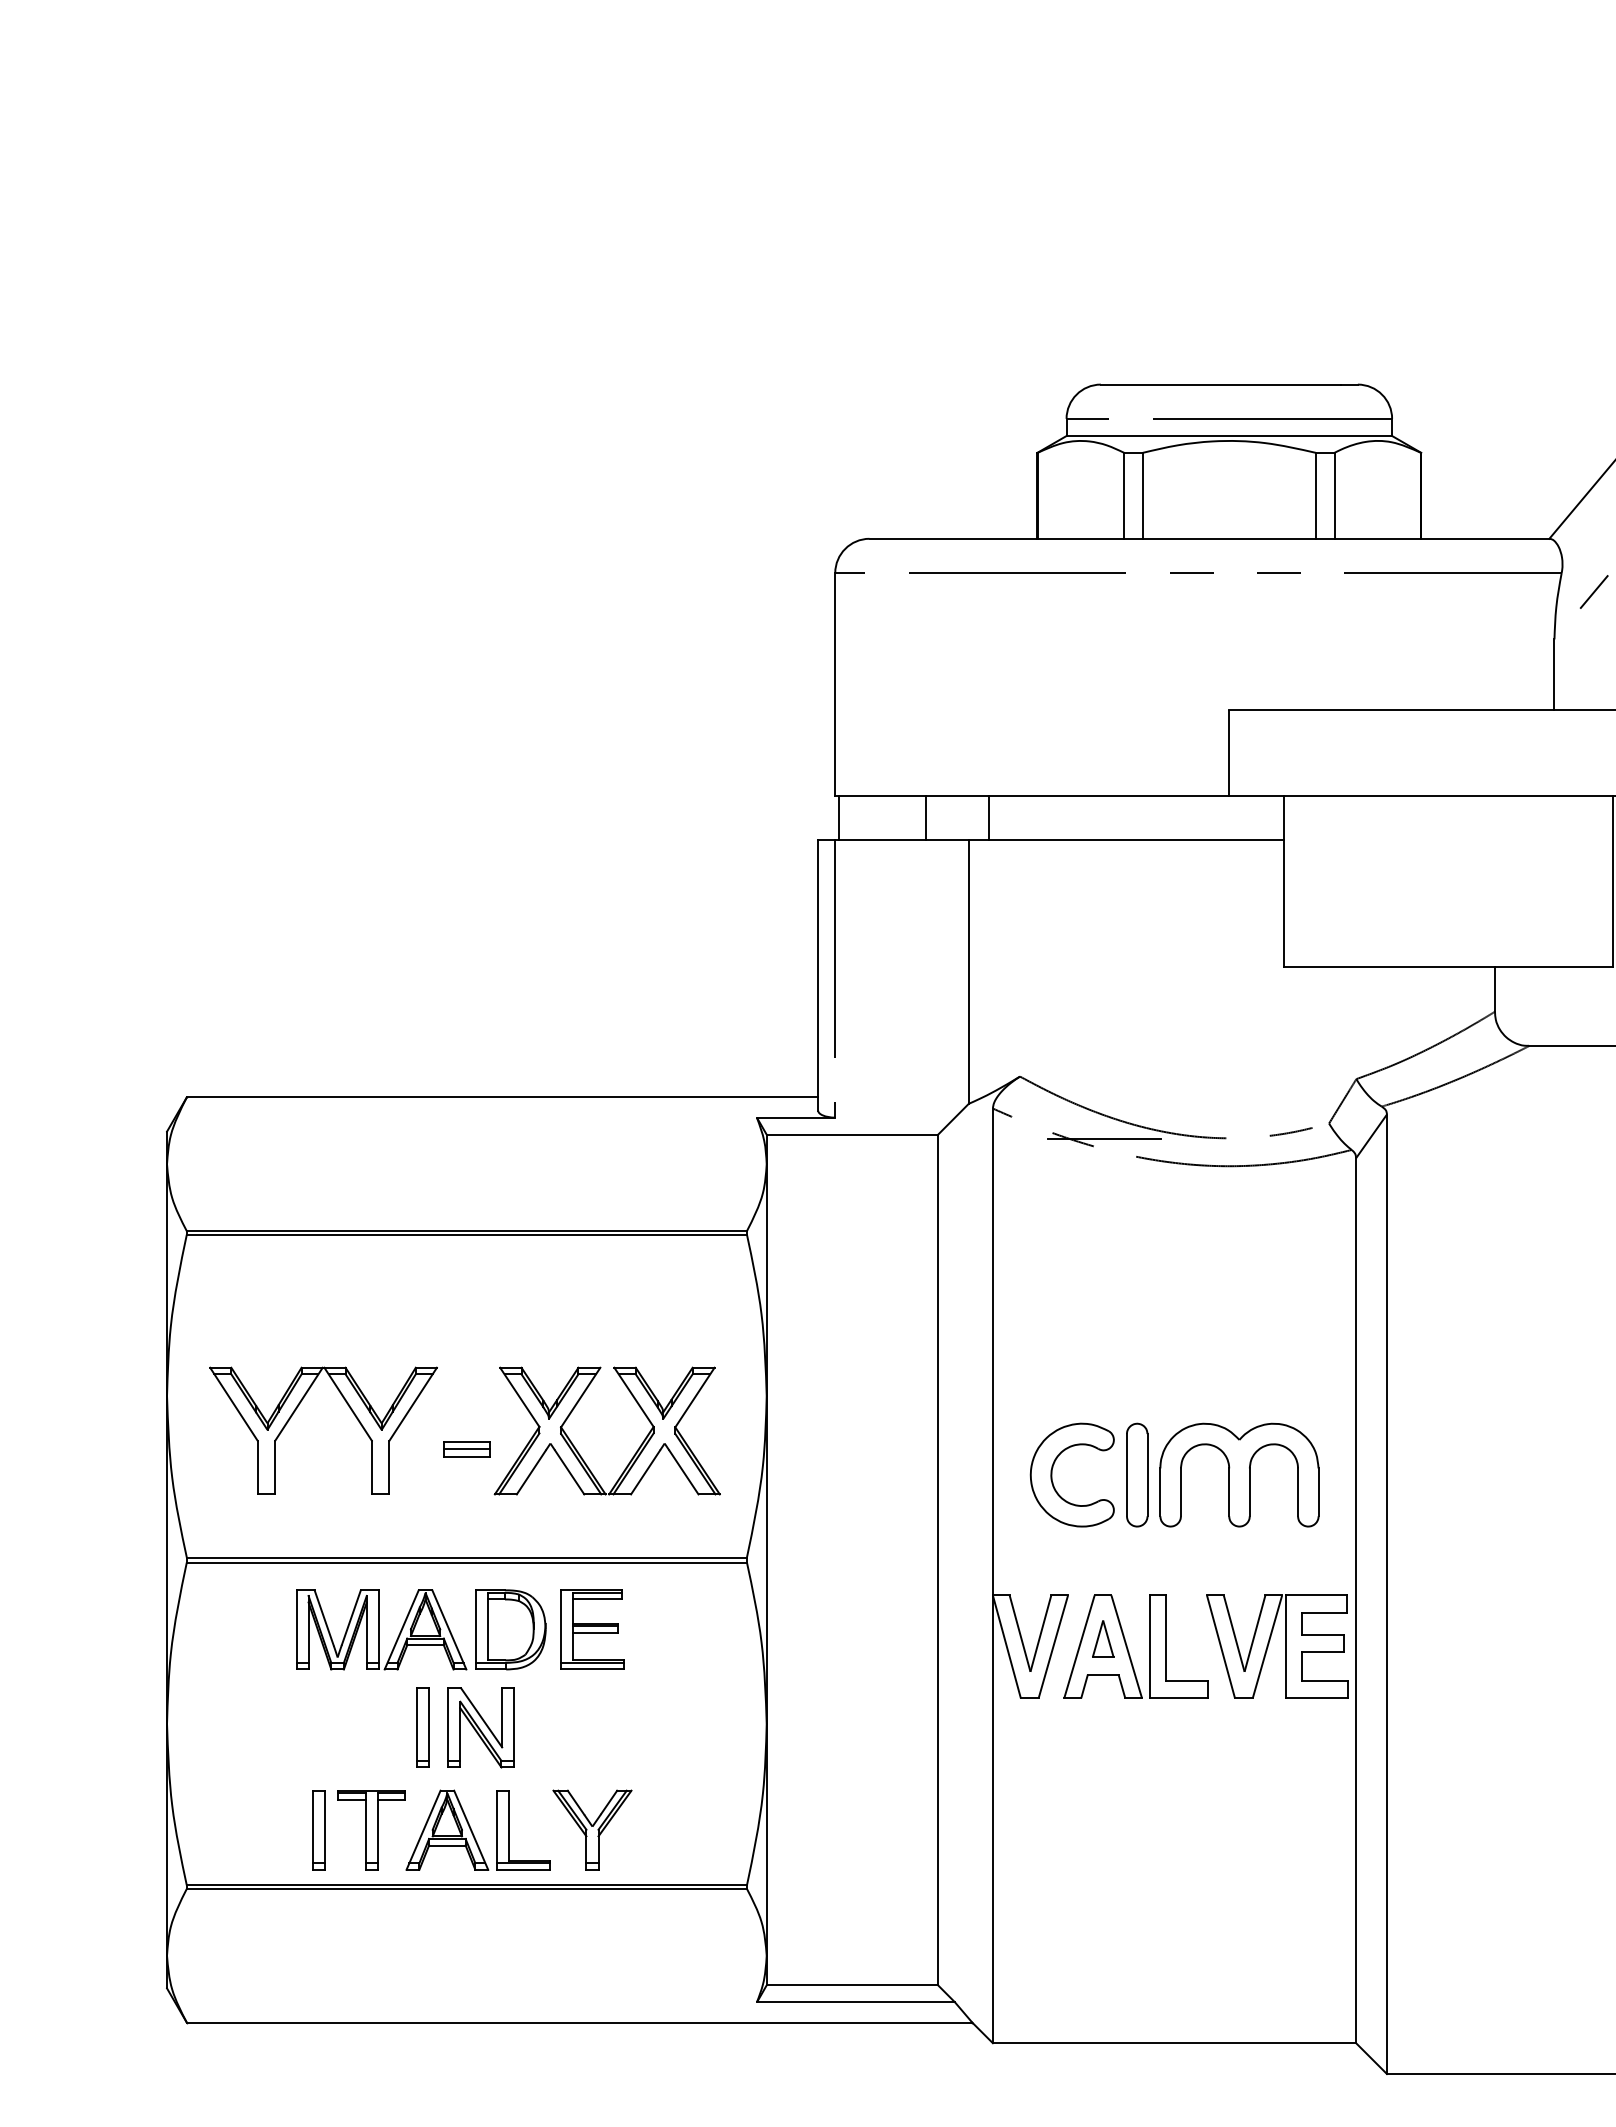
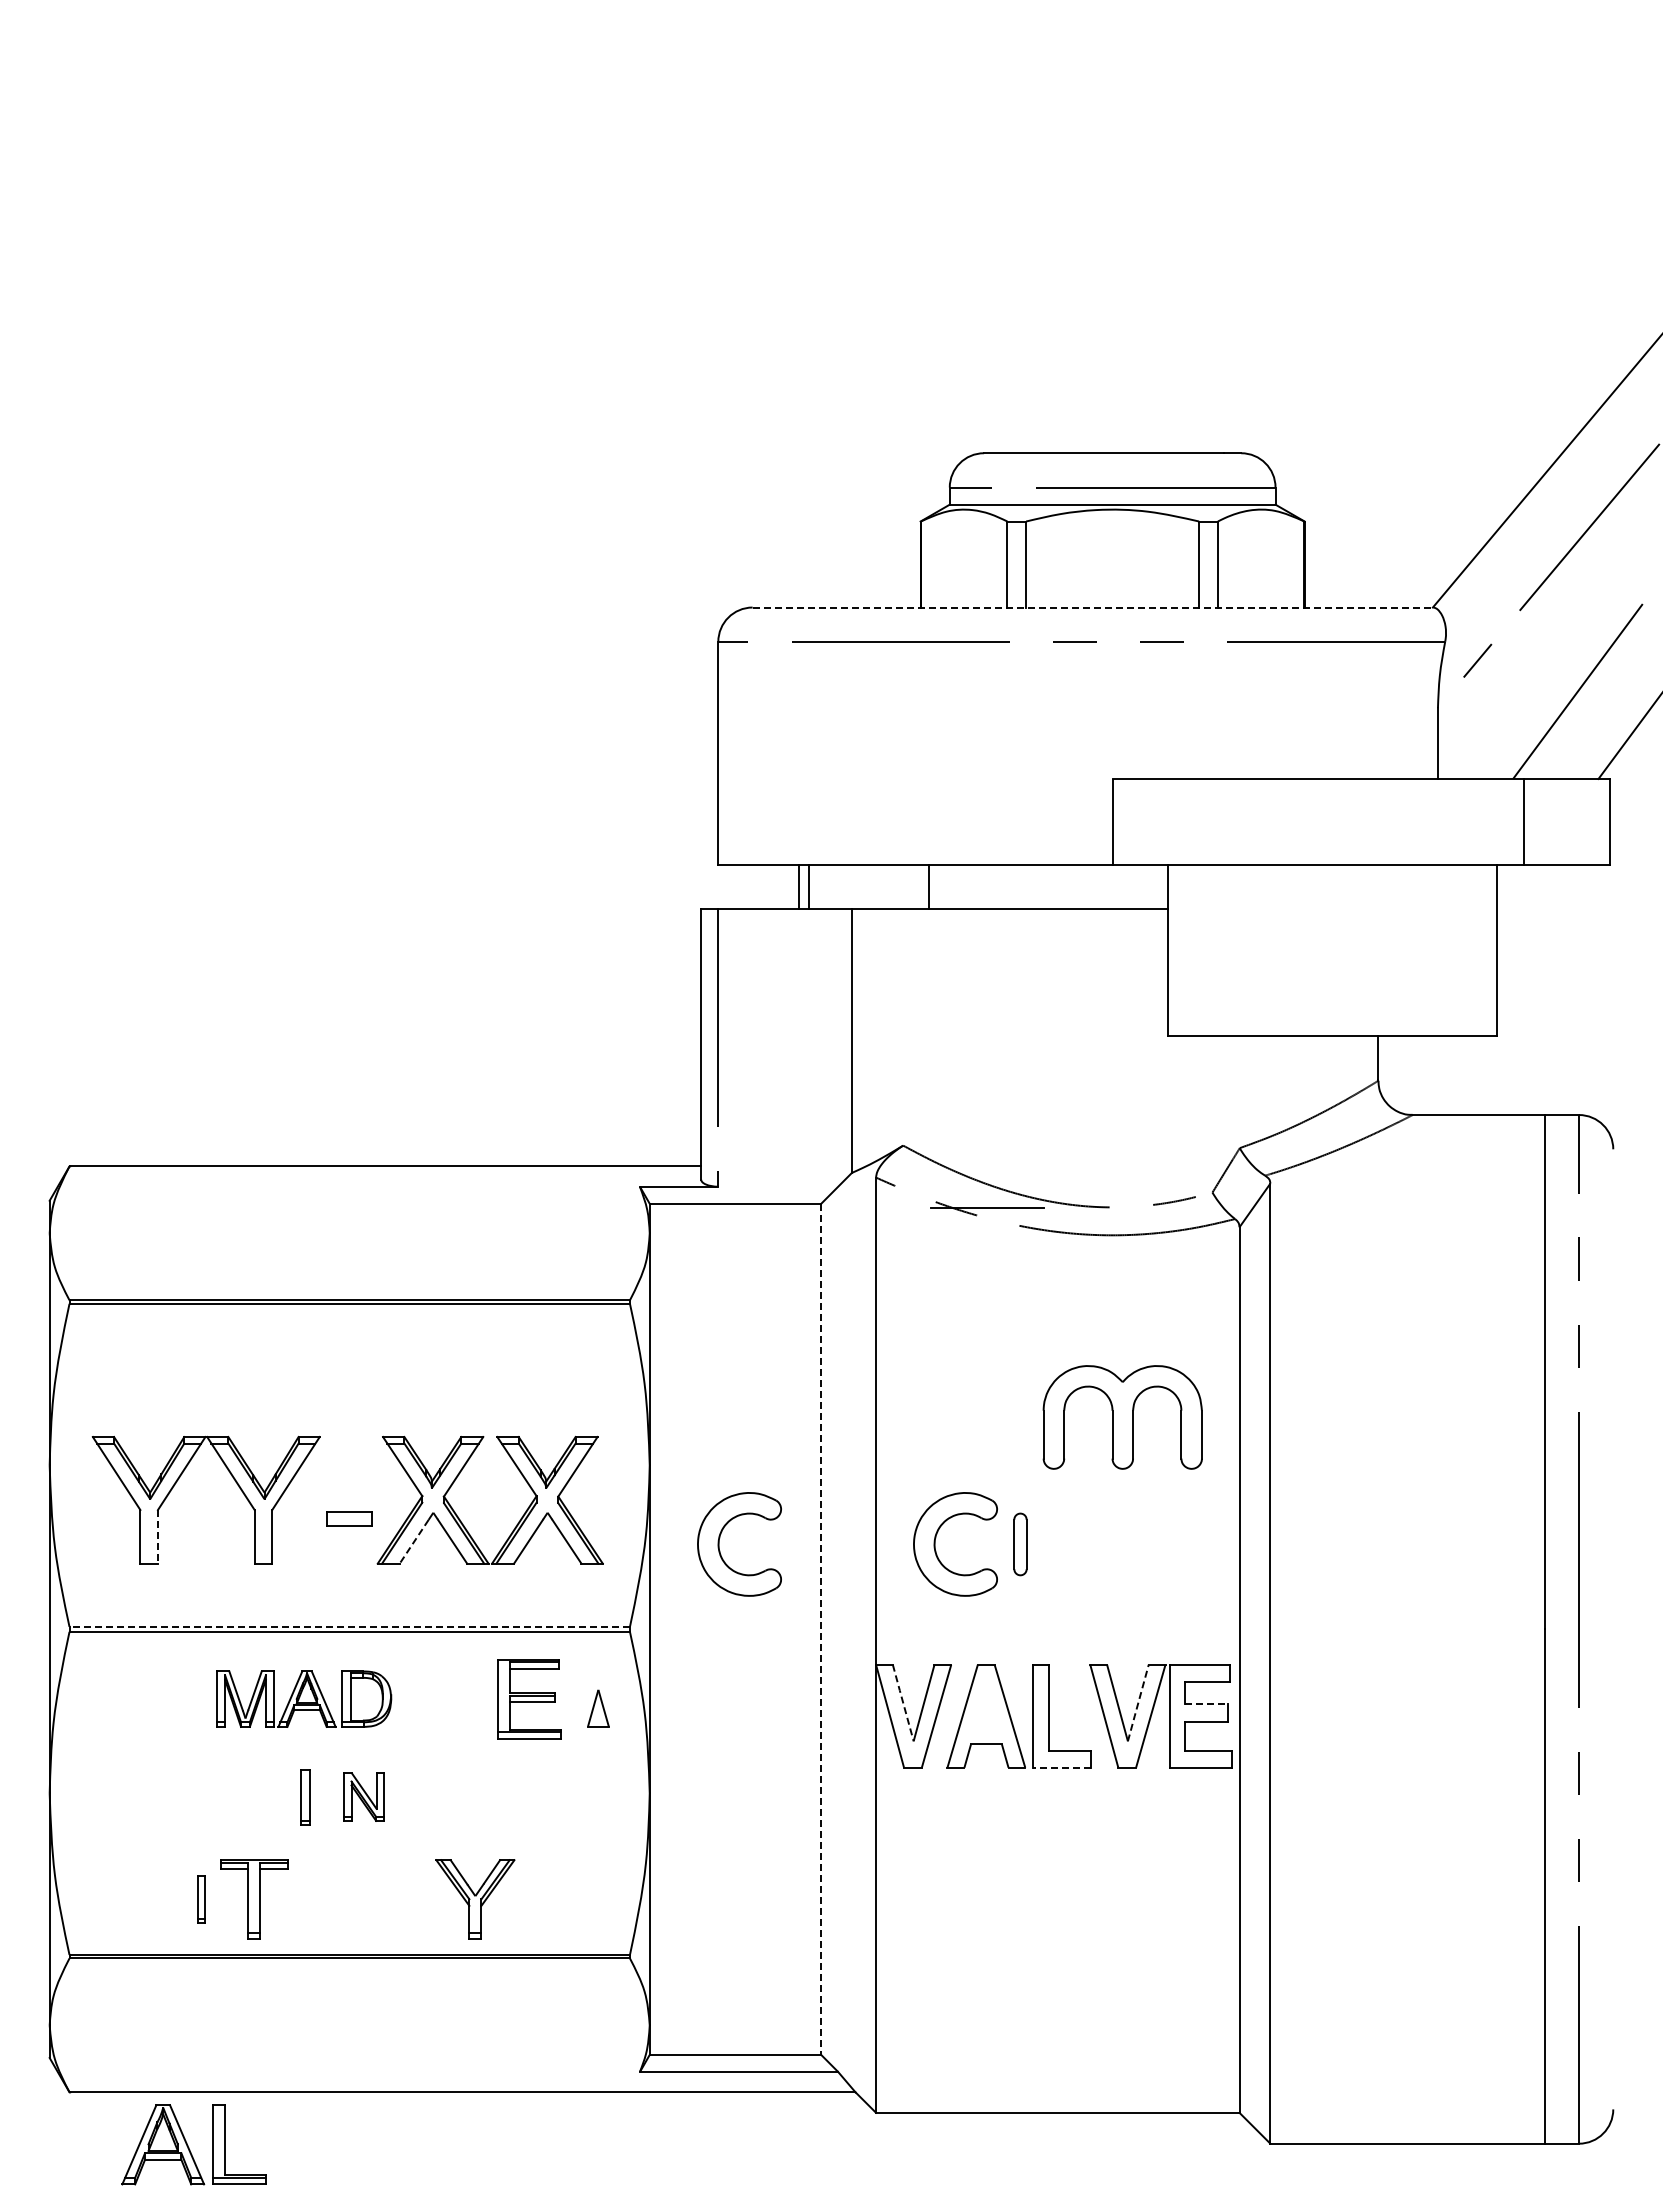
line: (1210, 538) -> (1093, 607), solid -> dashed
line: (839, 817) -> (799, 886), moved
line: (989, 817) -> (928, 886), moved
line: (466, 1449) -> (349, 1518), removed
line: (274, 1467) -> (157, 1536), solid -> dashed
part: (837, 1469) -> (720, 1538), added
line: (530, 1473) -> (413, 1542), solid -> dashed
part: (1137, 1475) -> (1020, 1544), size x0.6
part: (1239, 1475) -> (1122, 1417), moved
line: (466, 1557) -> (349, 1626), solid -> dashed
line: (938, 1560) -> (821, 1629), solid -> dashed
part: (420, 1629) -> (303, 1698), size x0.7
part: (592, 1630) -> (529, 1699), moved
line: (1255, 1633) -> (1138, 1702), solid -> dashed
line: (1020, 1634) -> (903, 1703), solid -> dashed
line: (1324, 1635) -> (1207, 1704), solid -> dashed
part: (1103, 1639) -> (598, 1708), moved
line: (1178, 1698) -> (1061, 1767), solid -> dashed
part: (480, 1727) -> (363, 1796), size x0.6
part: (421, 1728) -> (304, 1797), size x0.7
part: (318, 1829) -> (201, 1899), size x0.6
part: (477, 1829) -> (193, 2144), moved

